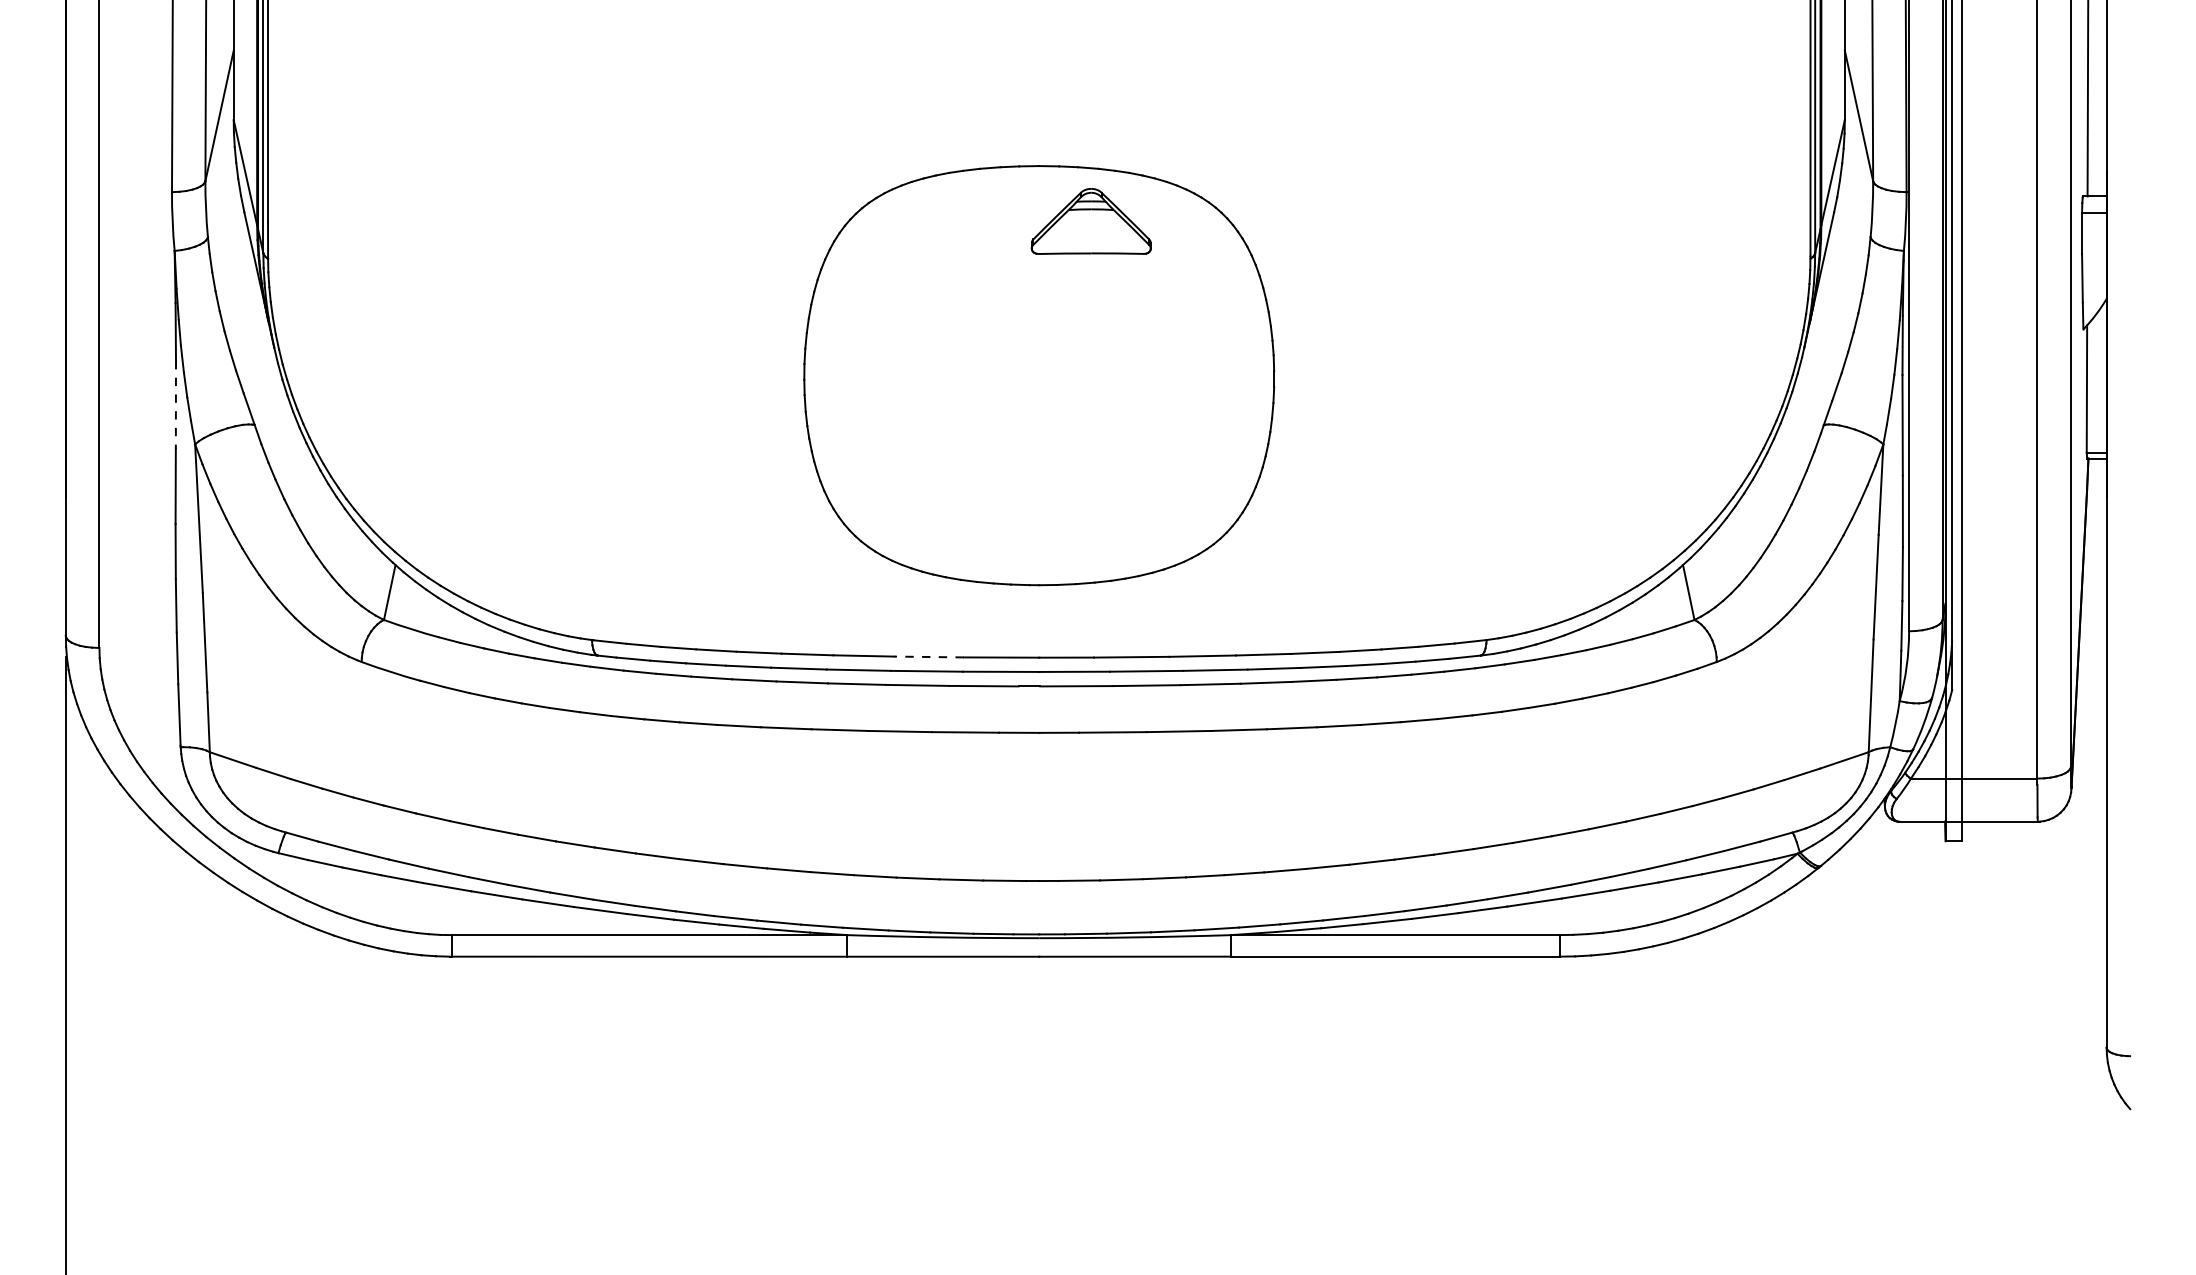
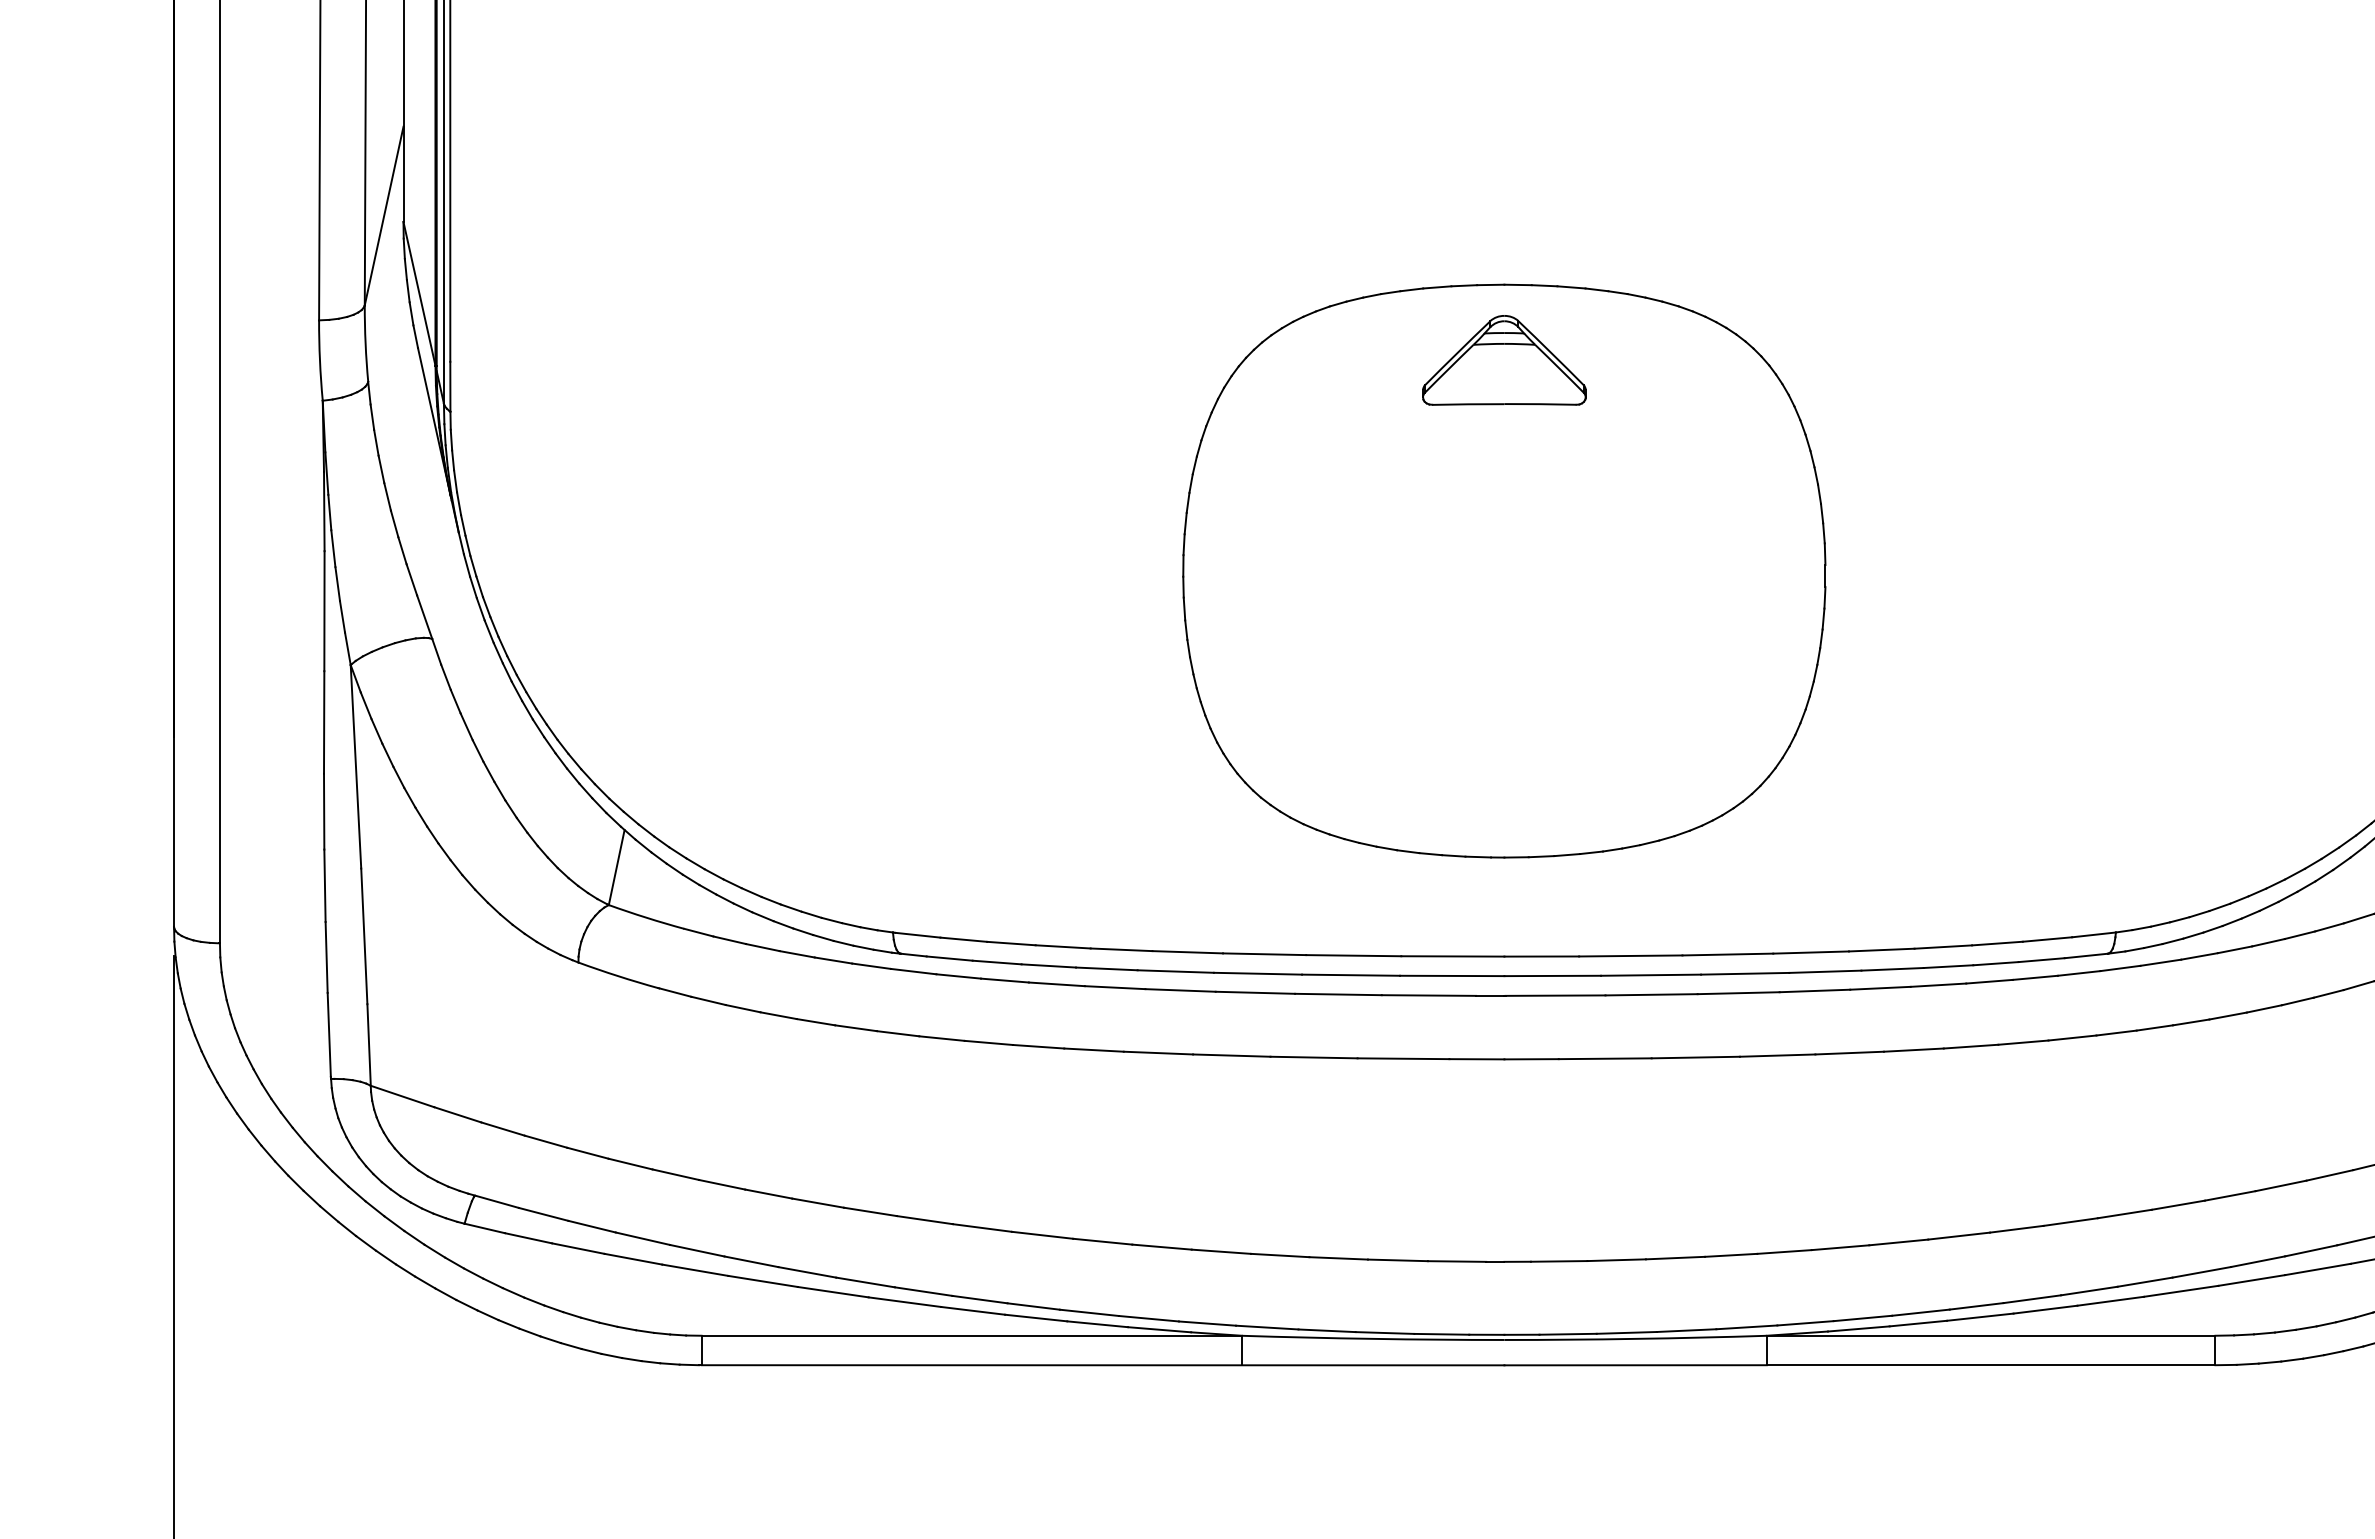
part: (1090, 221) -> (1503, 360), moved
line: (175, 404) -> (323, 610), dashed -> solid
line: (929, 657) -> (1354, 956), dashed -> solid

